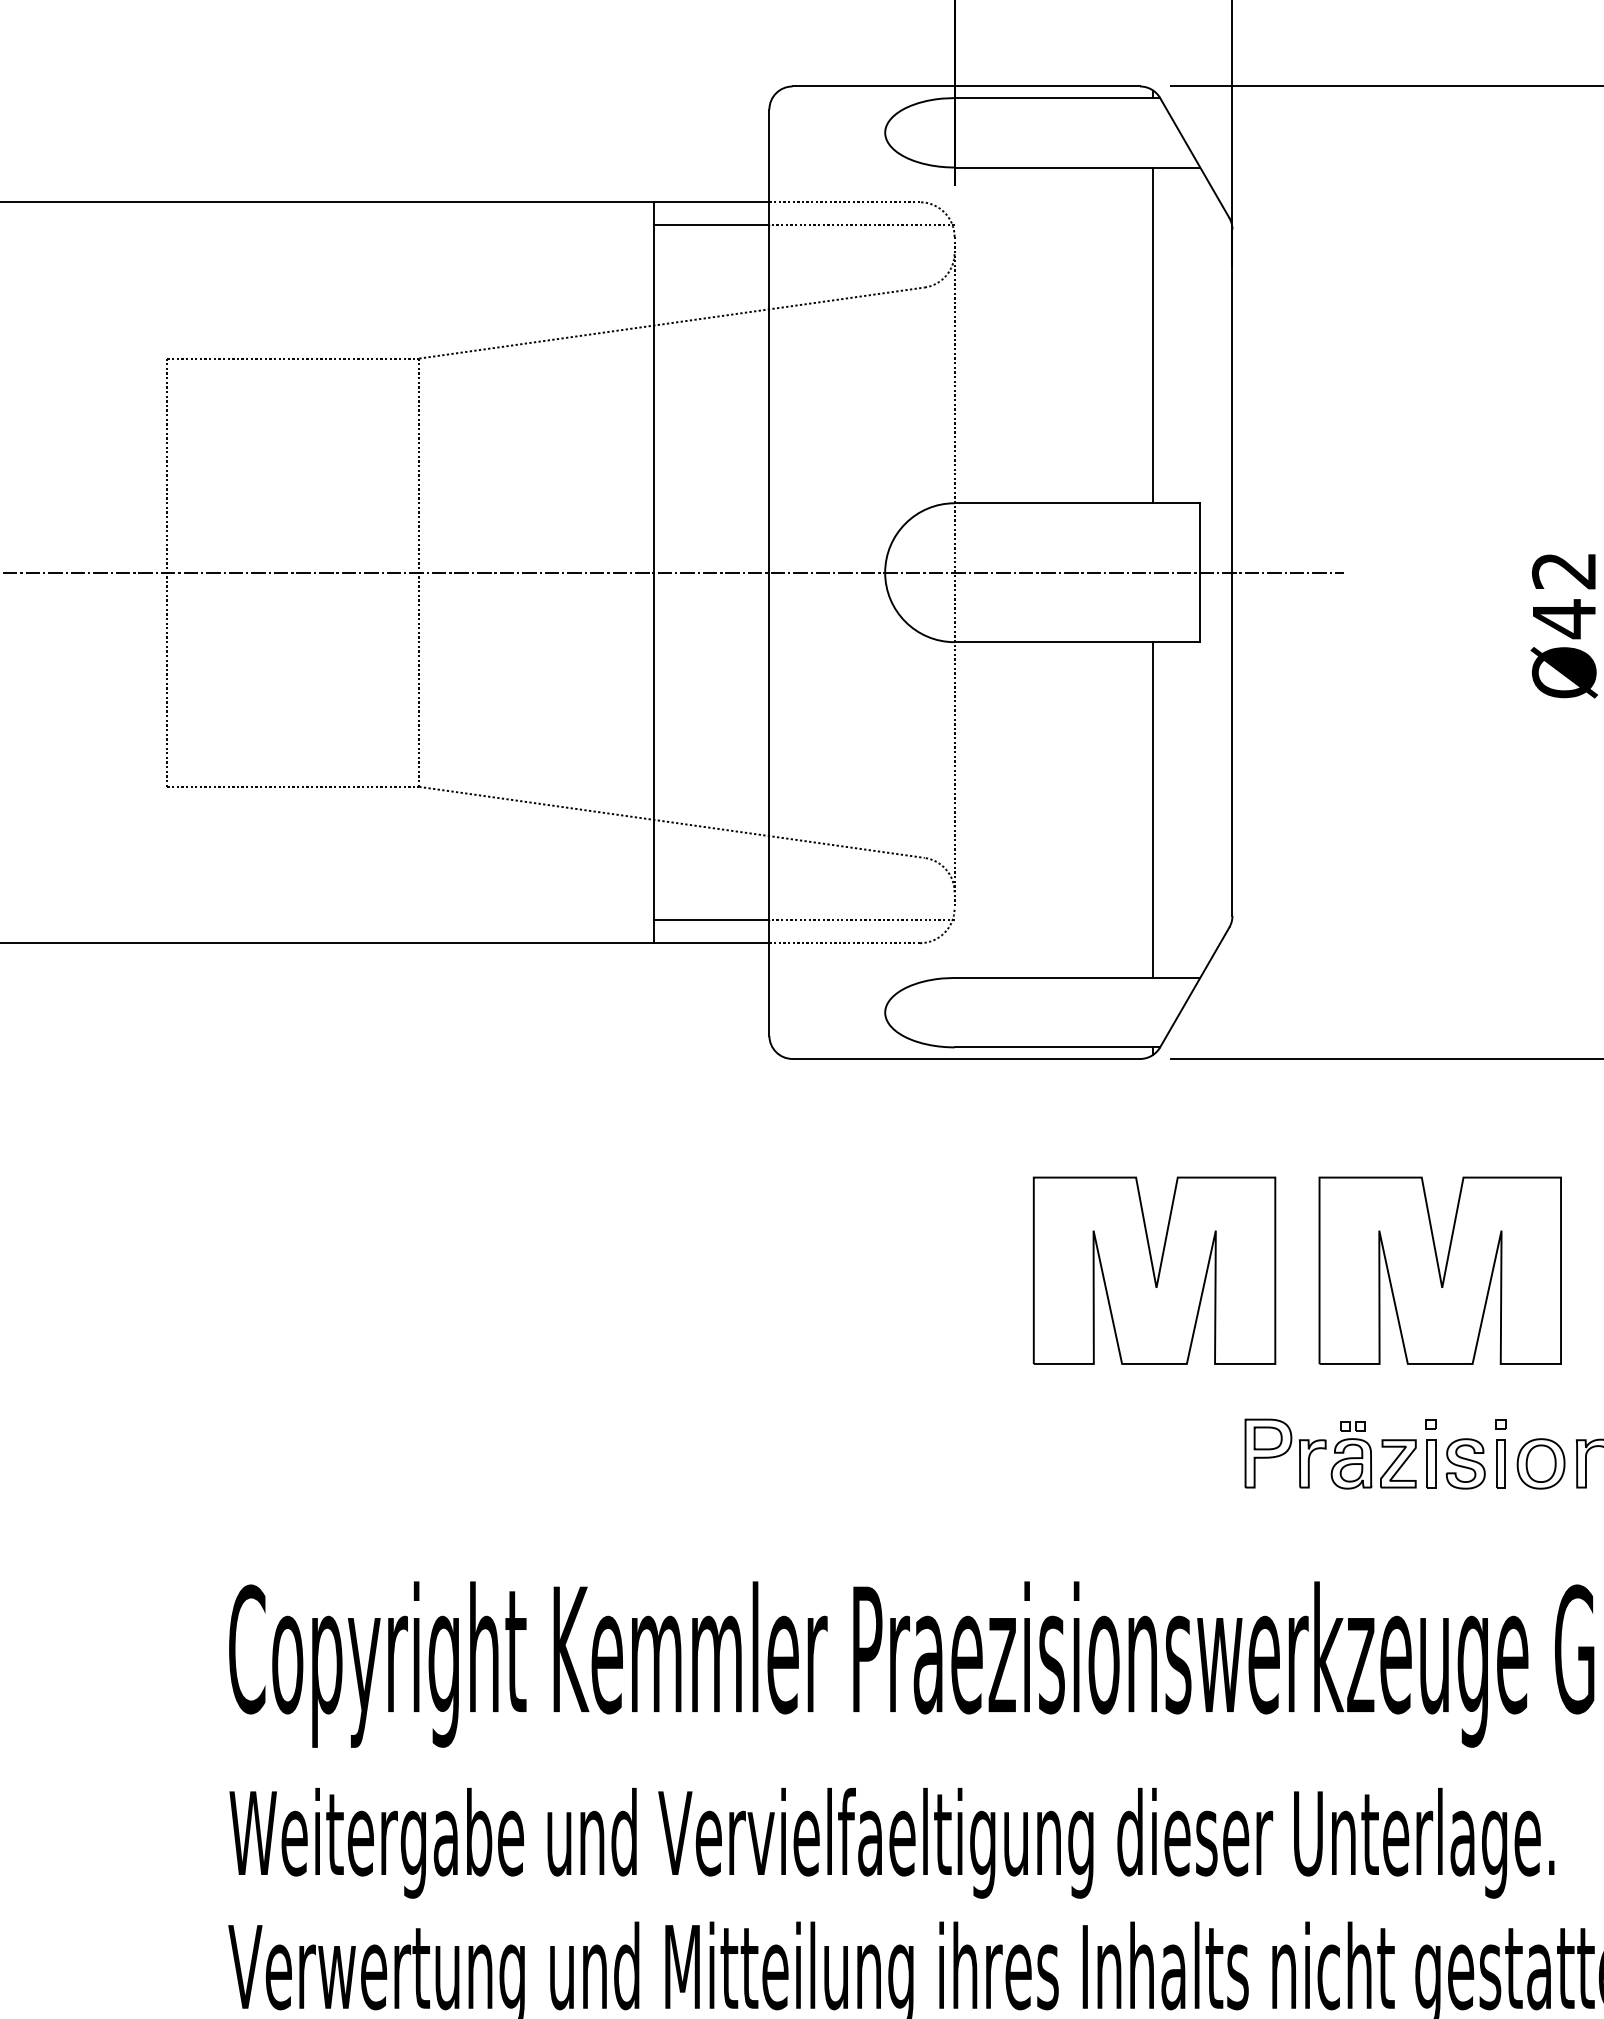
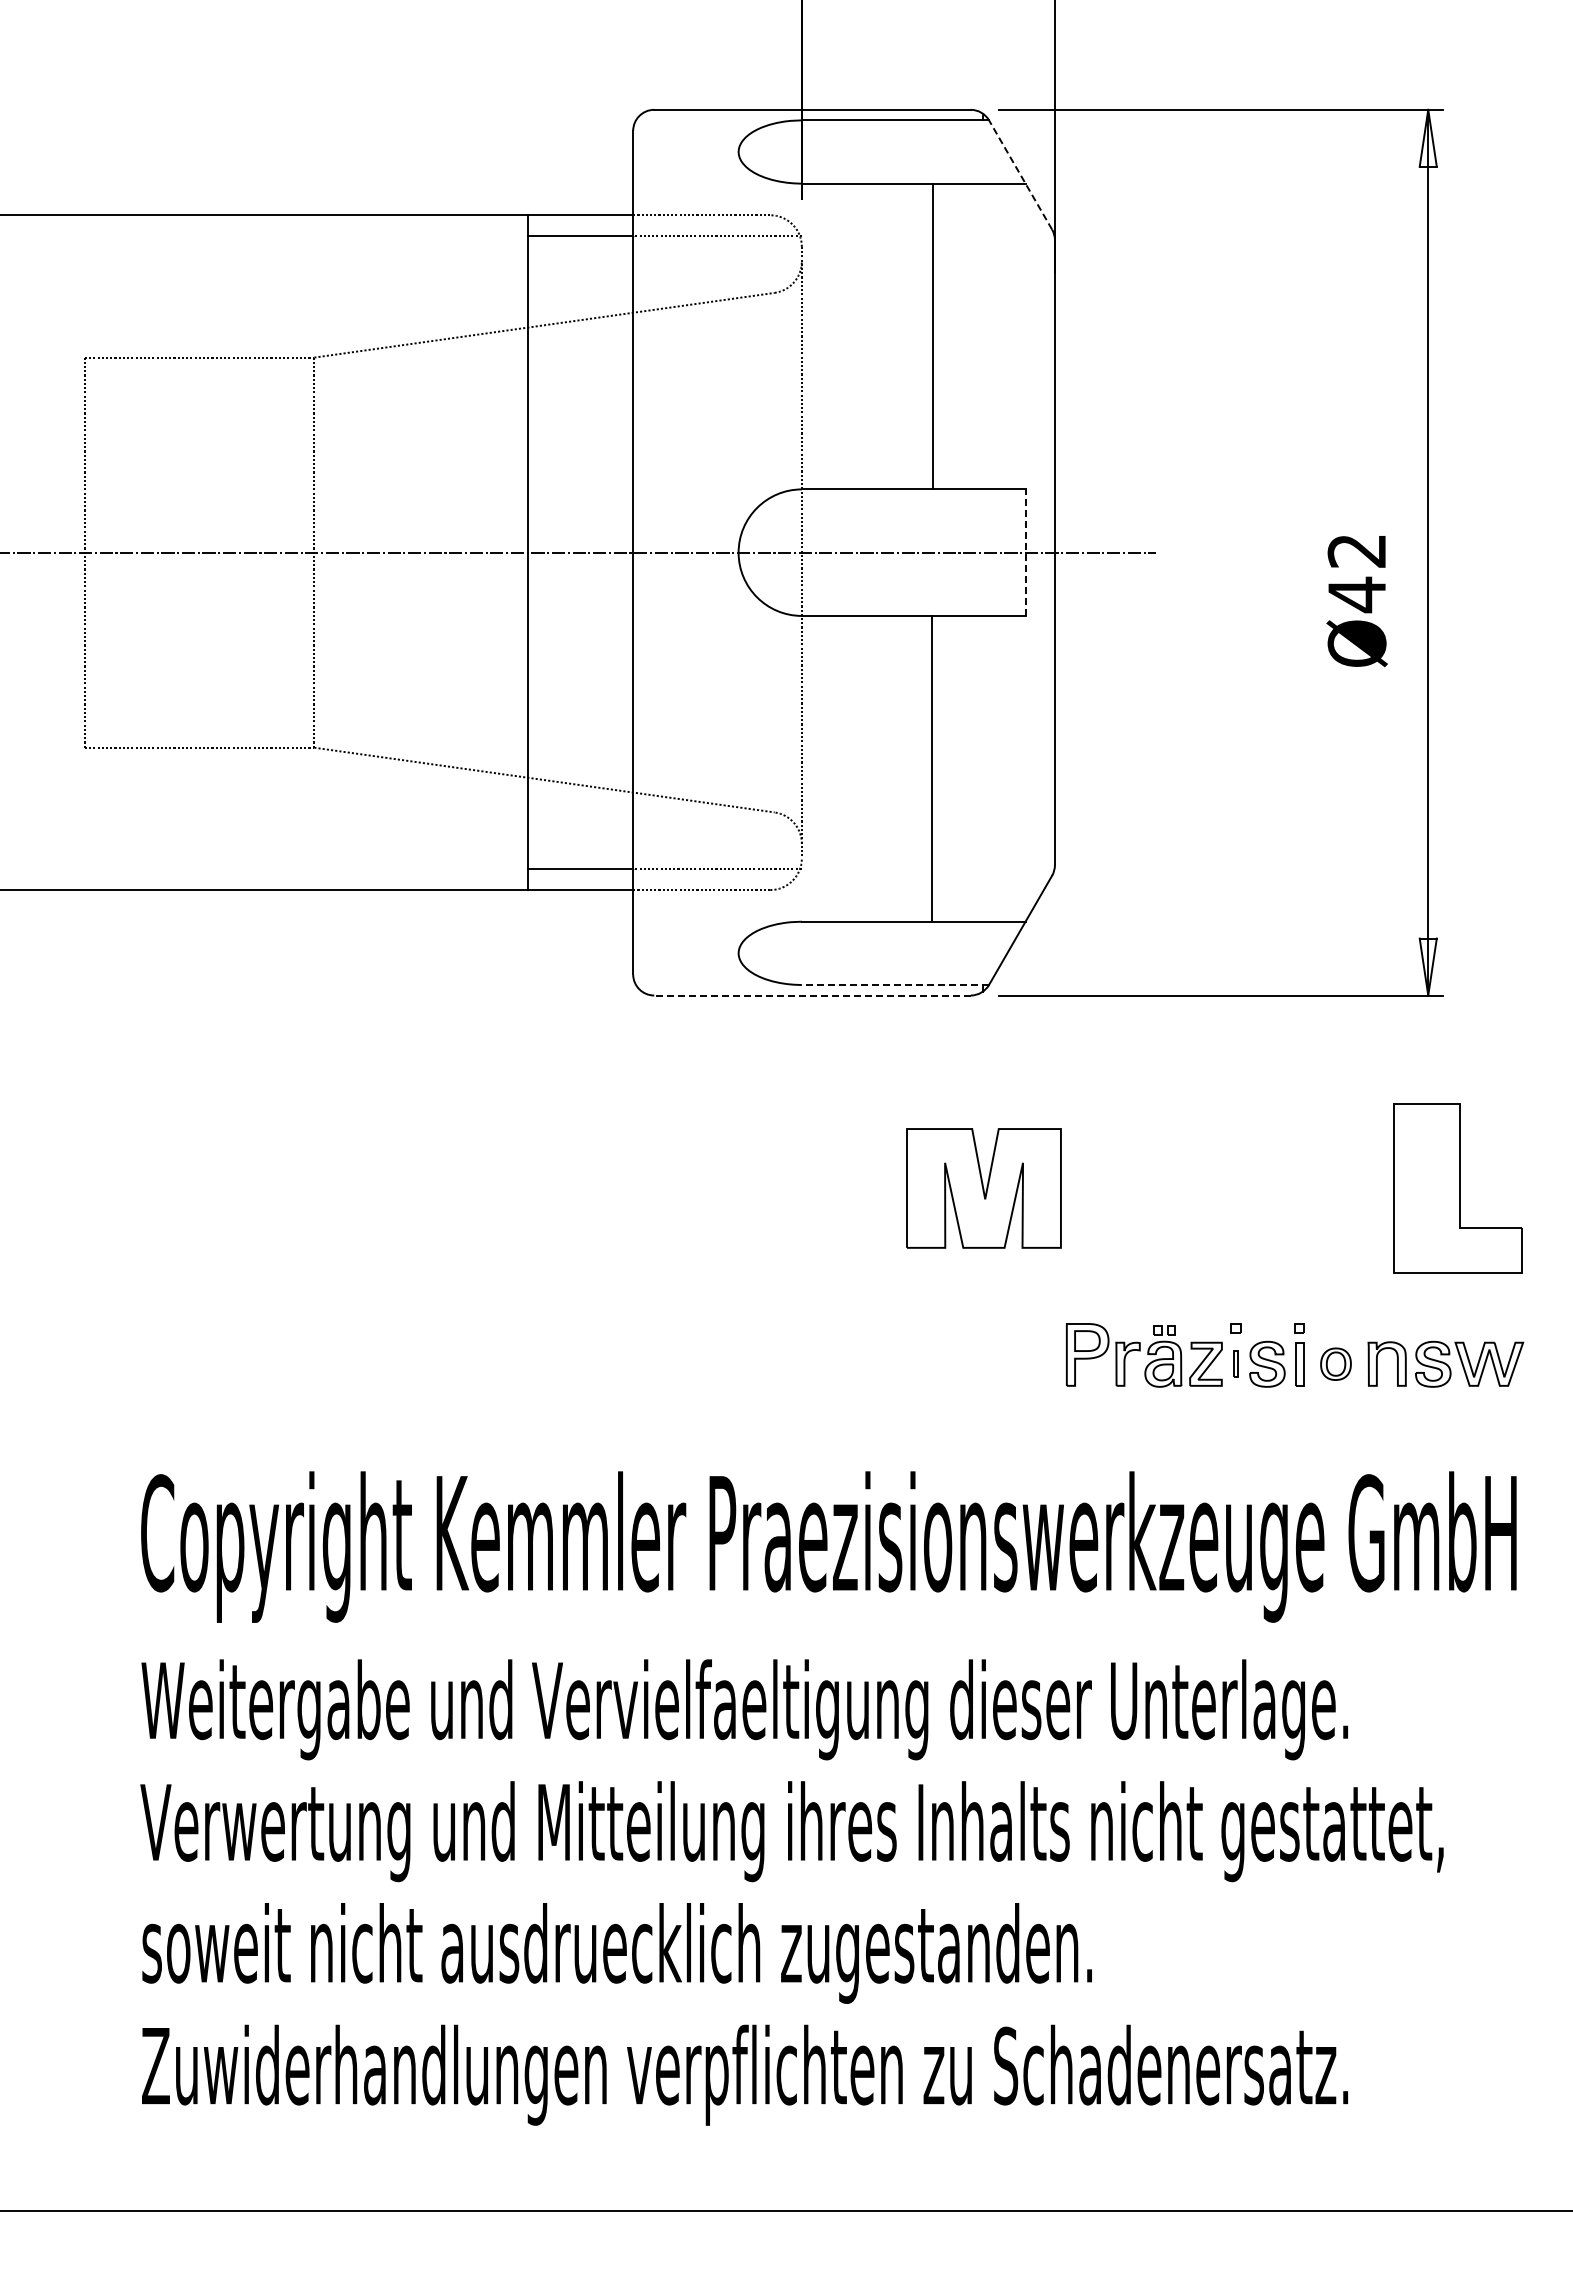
line: (1194, 157) -> (1020, 174), solid -> dashed
line: (1152, 335) -> (932, 336), moved
line: (1200, 572) -> (1025, 552), solid -> dashed
line: (1152, 809) -> (931, 768), moved
line: (1057, 1046) -> (895, 984), solid -> dashed
line: (966, 1058) -> (812, 995), solid -> dashed
part: (1154, 1270) -> (983, 1188), size x0.7
part: (1439, 1270) -> (1243, 1188), removed
part: (1540, 1463) -> (1335, 1363), size x0.7
part: (1430, 1464) -> (1235, 1364), size x0.6

